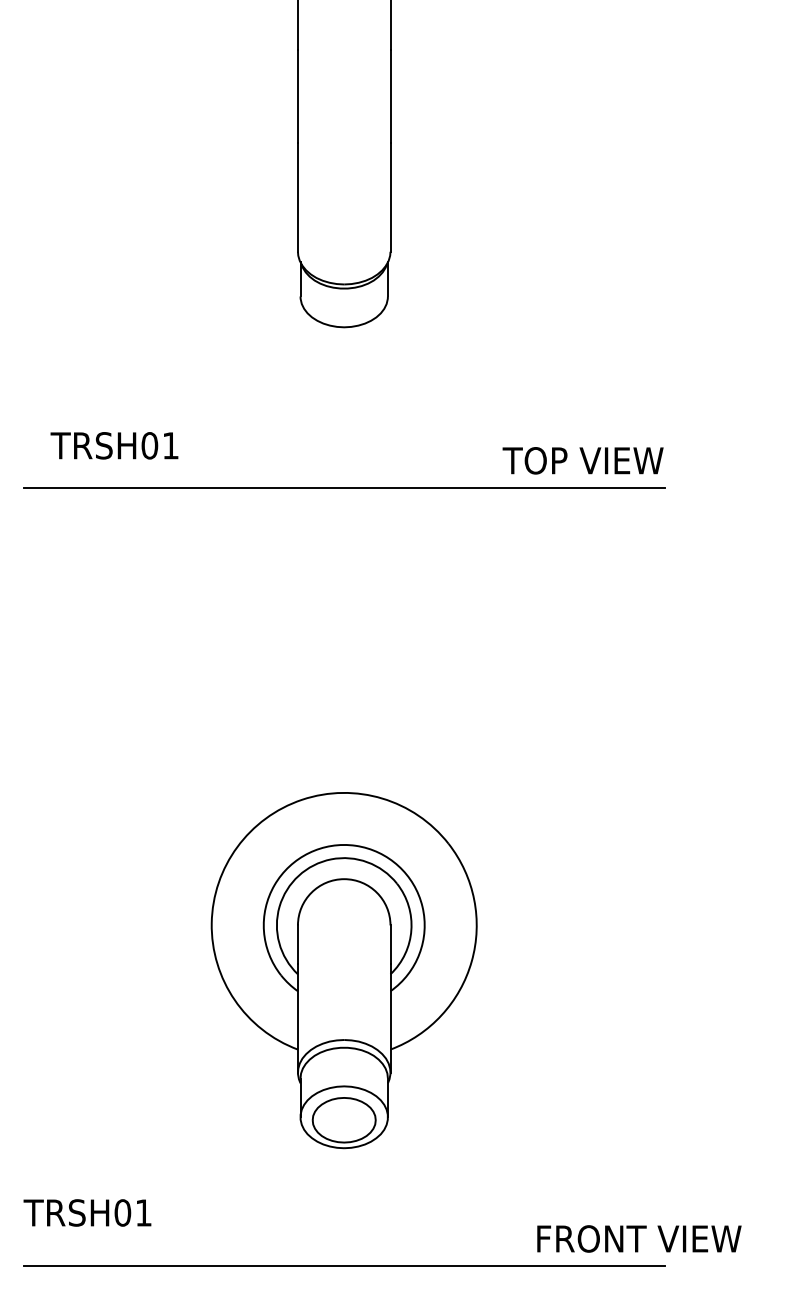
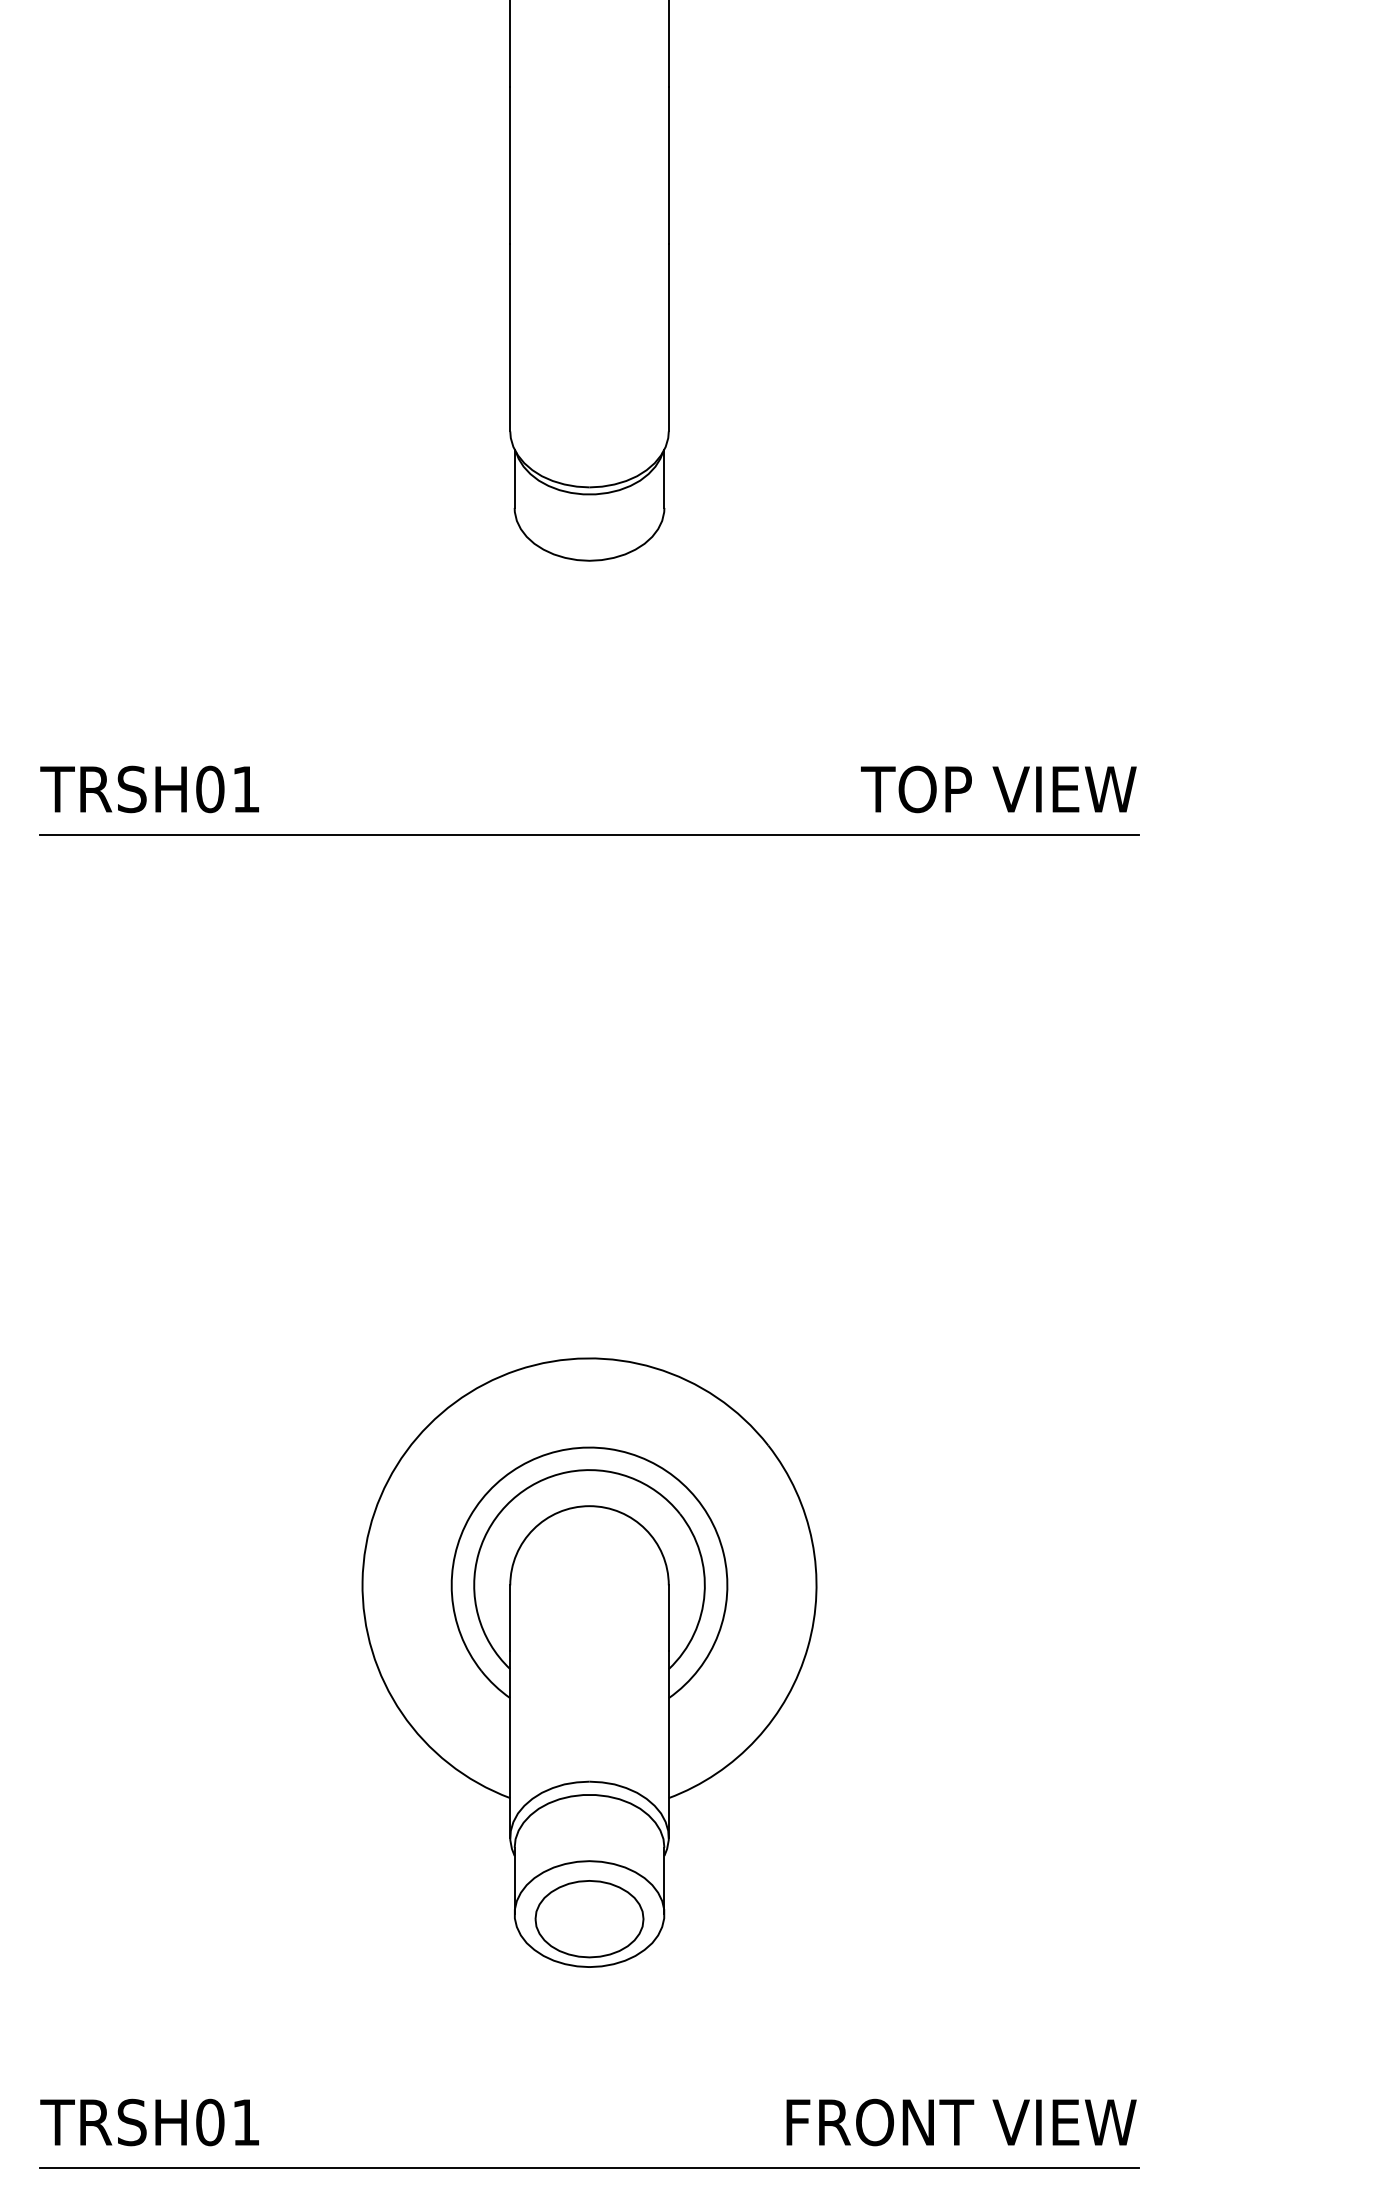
text: (114, 445) -> (149, 788), moved
text: (87, 1212) -> (149, 2121), moved
text: (639, 1238) -> (961, 2121), moved

